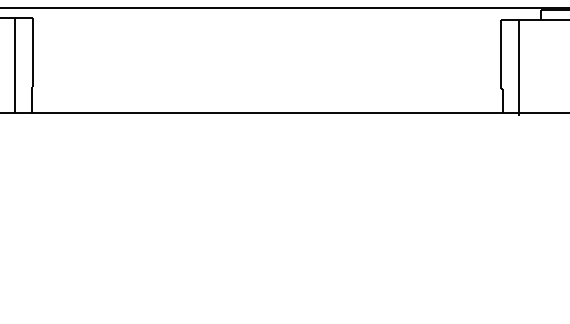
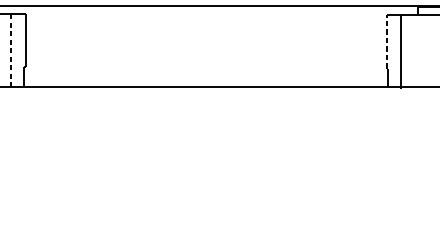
line: (500, 54) -> (386, 41), solid -> dashed
line: (14, 65) -> (10, 50), solid -> dashed

